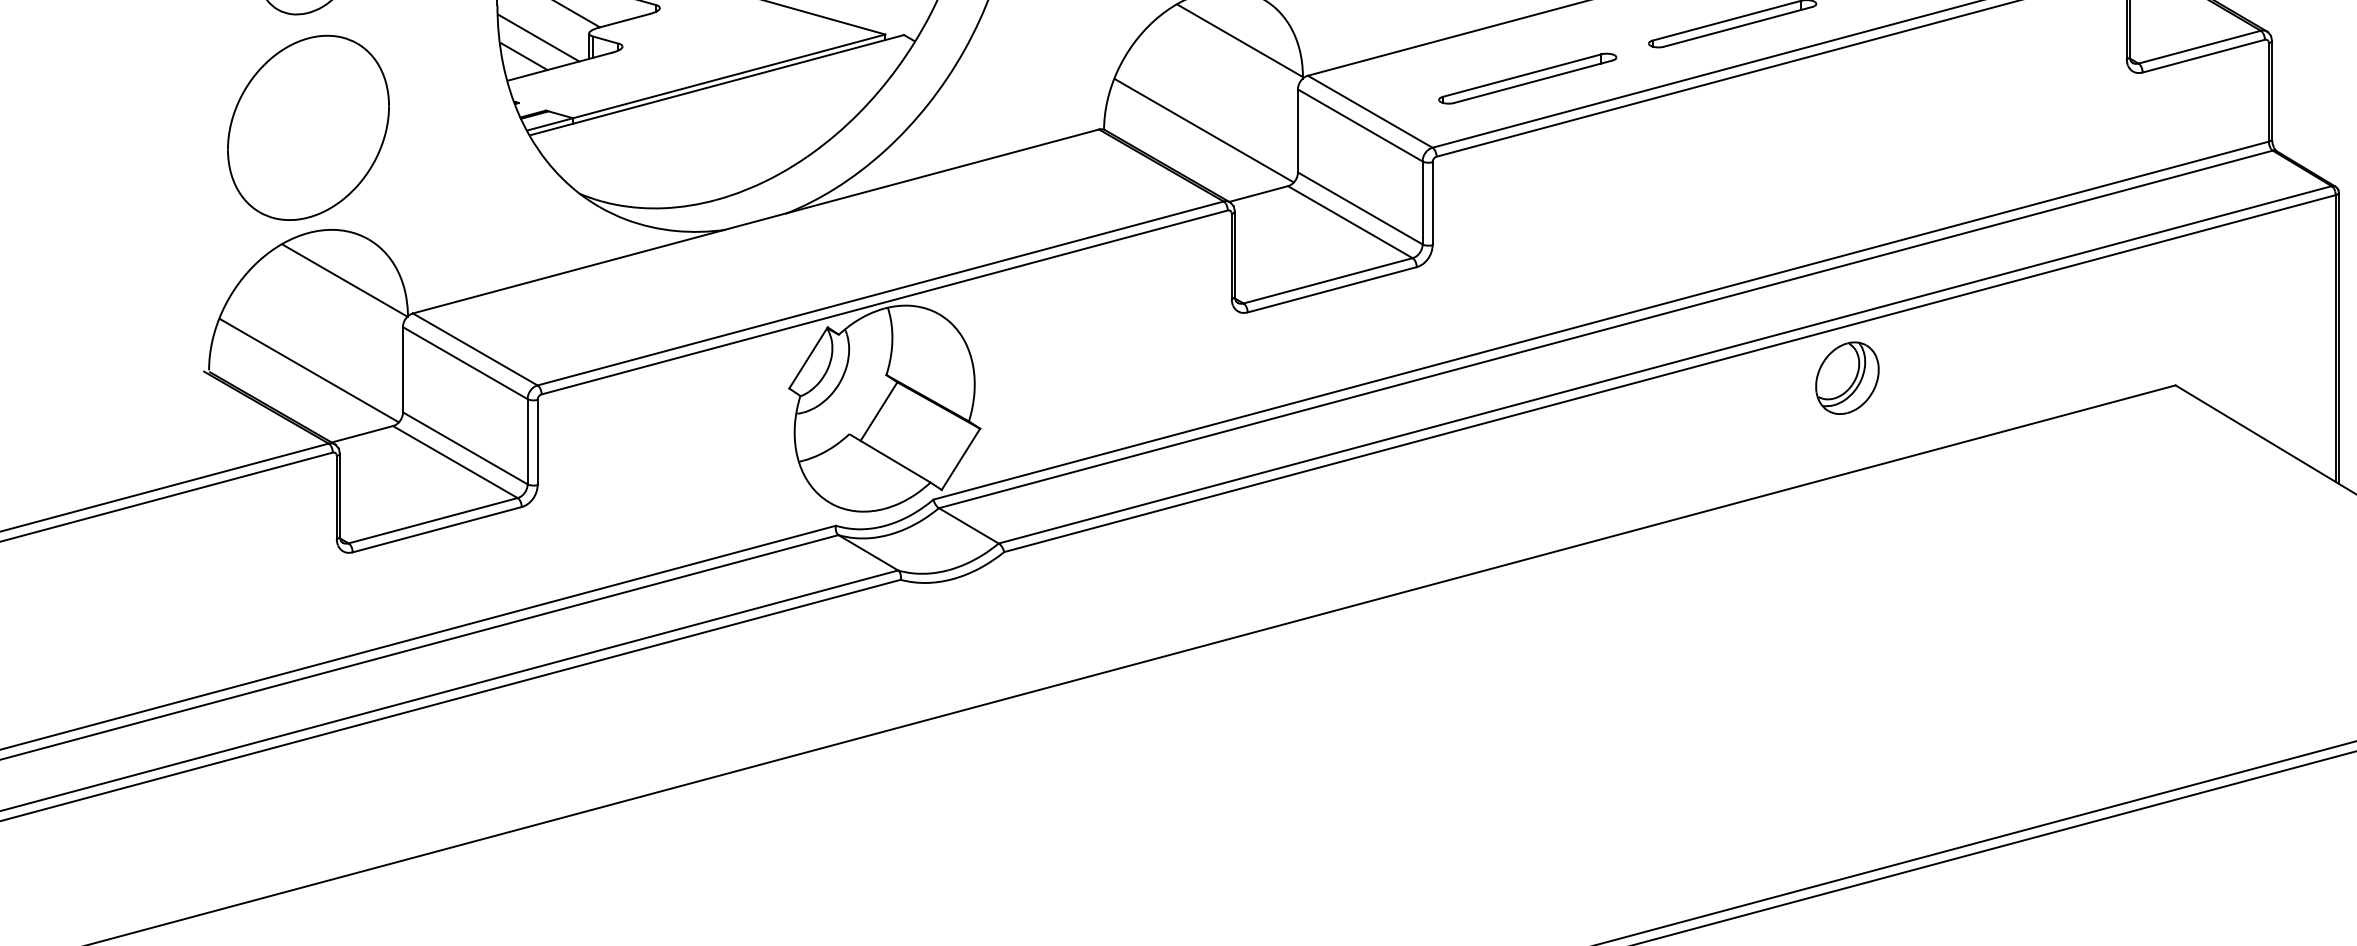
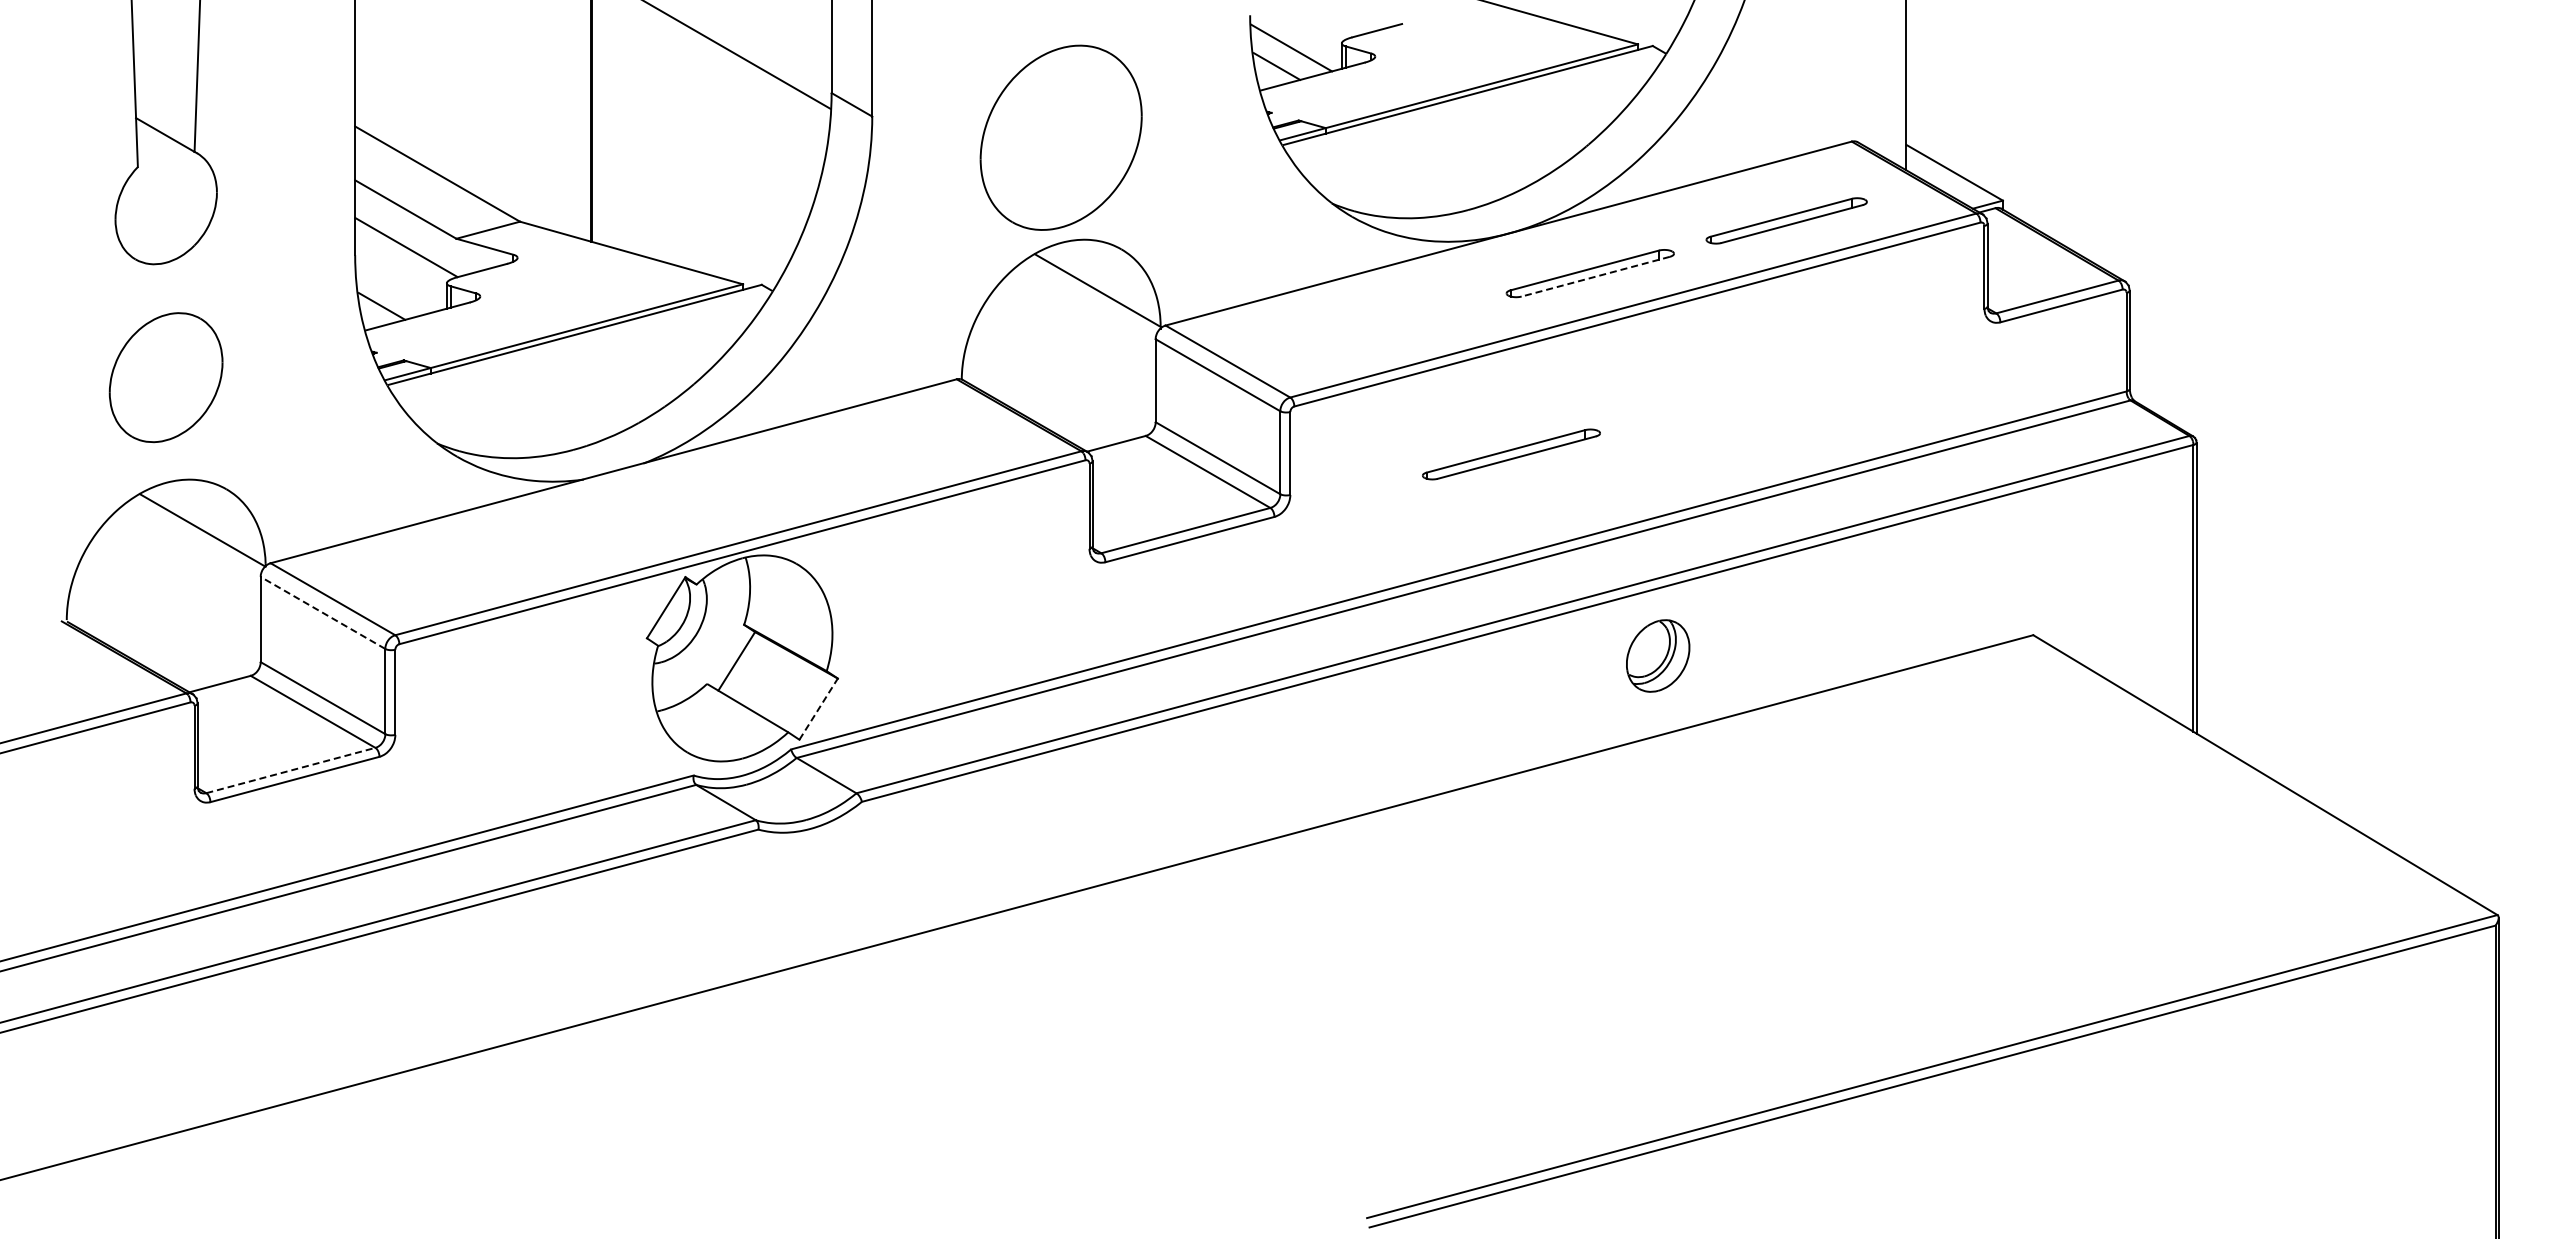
line: (1737, 26) -> (1595, 276), solid -> dashed
line: (538, 37) -> (396, 287), removed
part: (1527, 78) -> (1511, 454), moved
part: (307, 127) -> (165, 377), size x0.7
line: (1203, 130) -> (1061, 380), removed
line: (465, 362) -> (323, 612), solid -> dashed
line: (308, 370) -> (166, 620), removed
part: (1847, 377) -> (1658, 655), moved
line: (960, 458) -> (818, 708), solid -> dashed
line: (432, 520) -> (290, 770), solid -> dashed

